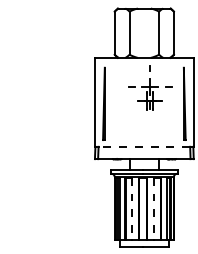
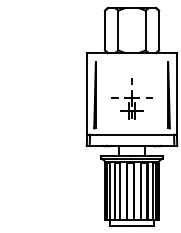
part: (150, 87) -> (132, 98), moved
line: (144, 146) -> (132, 134), dashed -> solid
line: (131, 209) -> (120, 192), dashed -> solid
line: (154, 209) -> (141, 192), dashed -> solid

